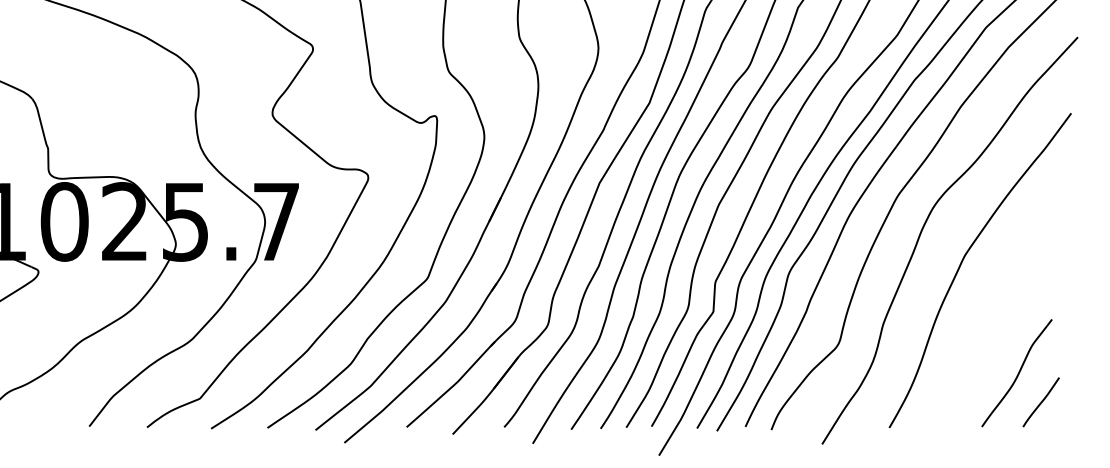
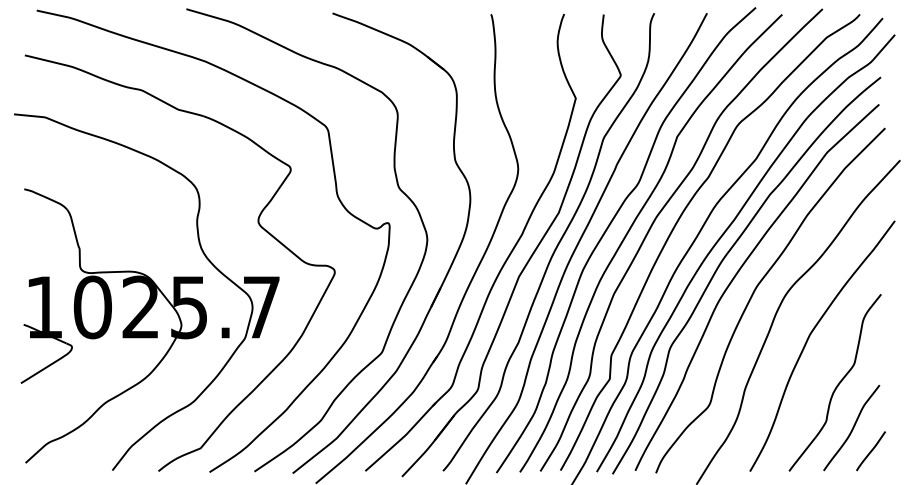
curve: (999, 318) -> (837, 384), added

